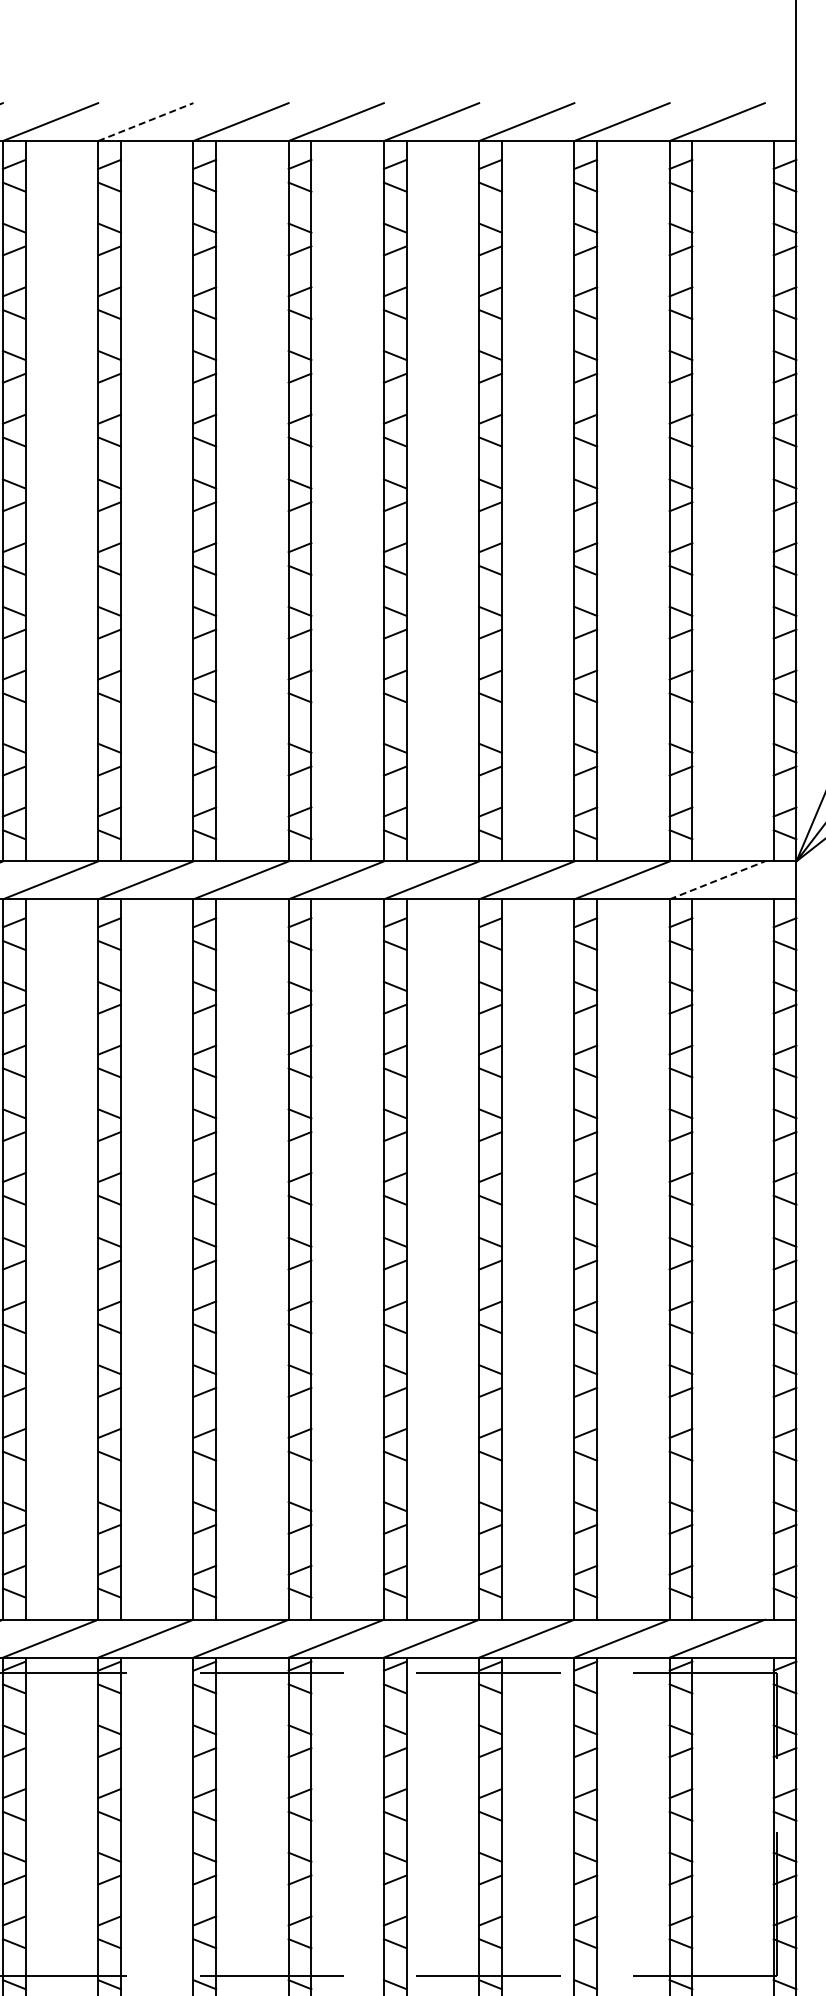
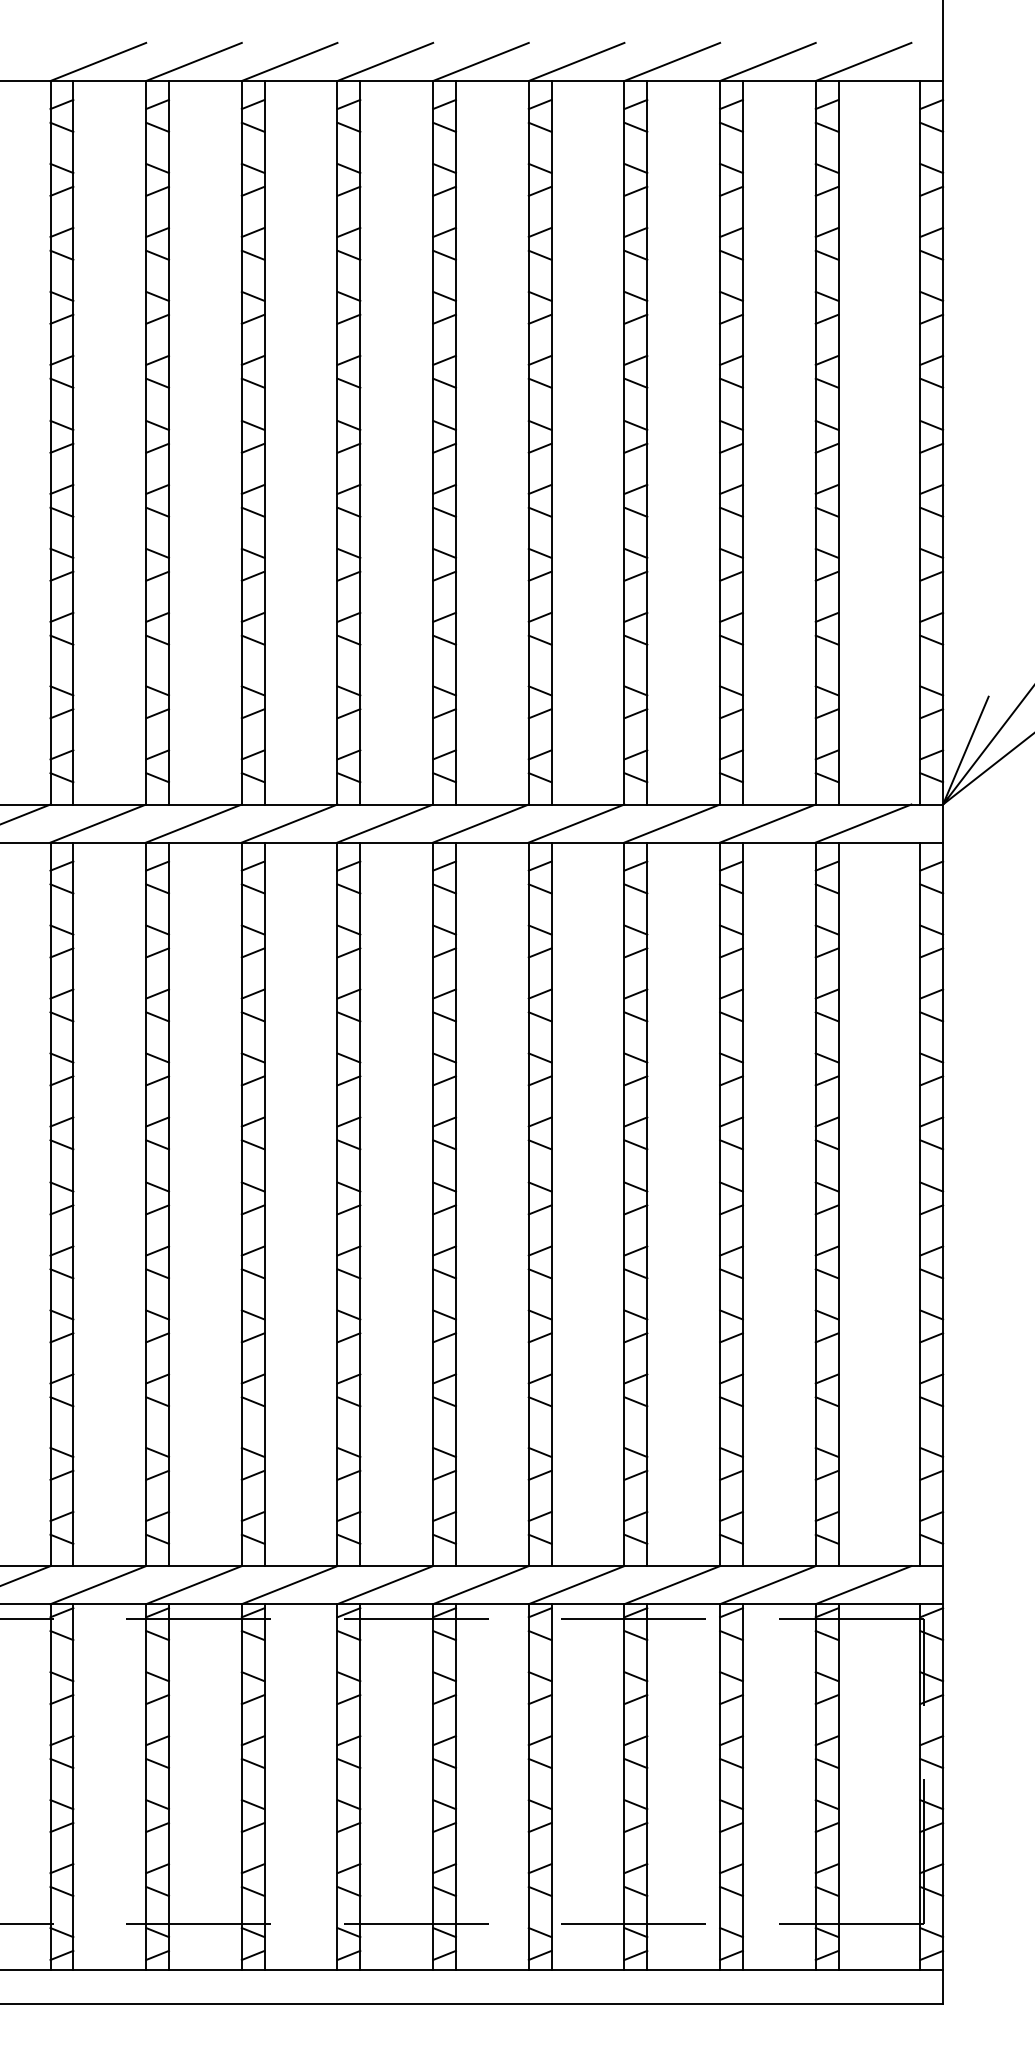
line: (146, 121) -> (290, 61), dashed -> solid
line: (718, 880) -> (864, 823), dashed -> solid

